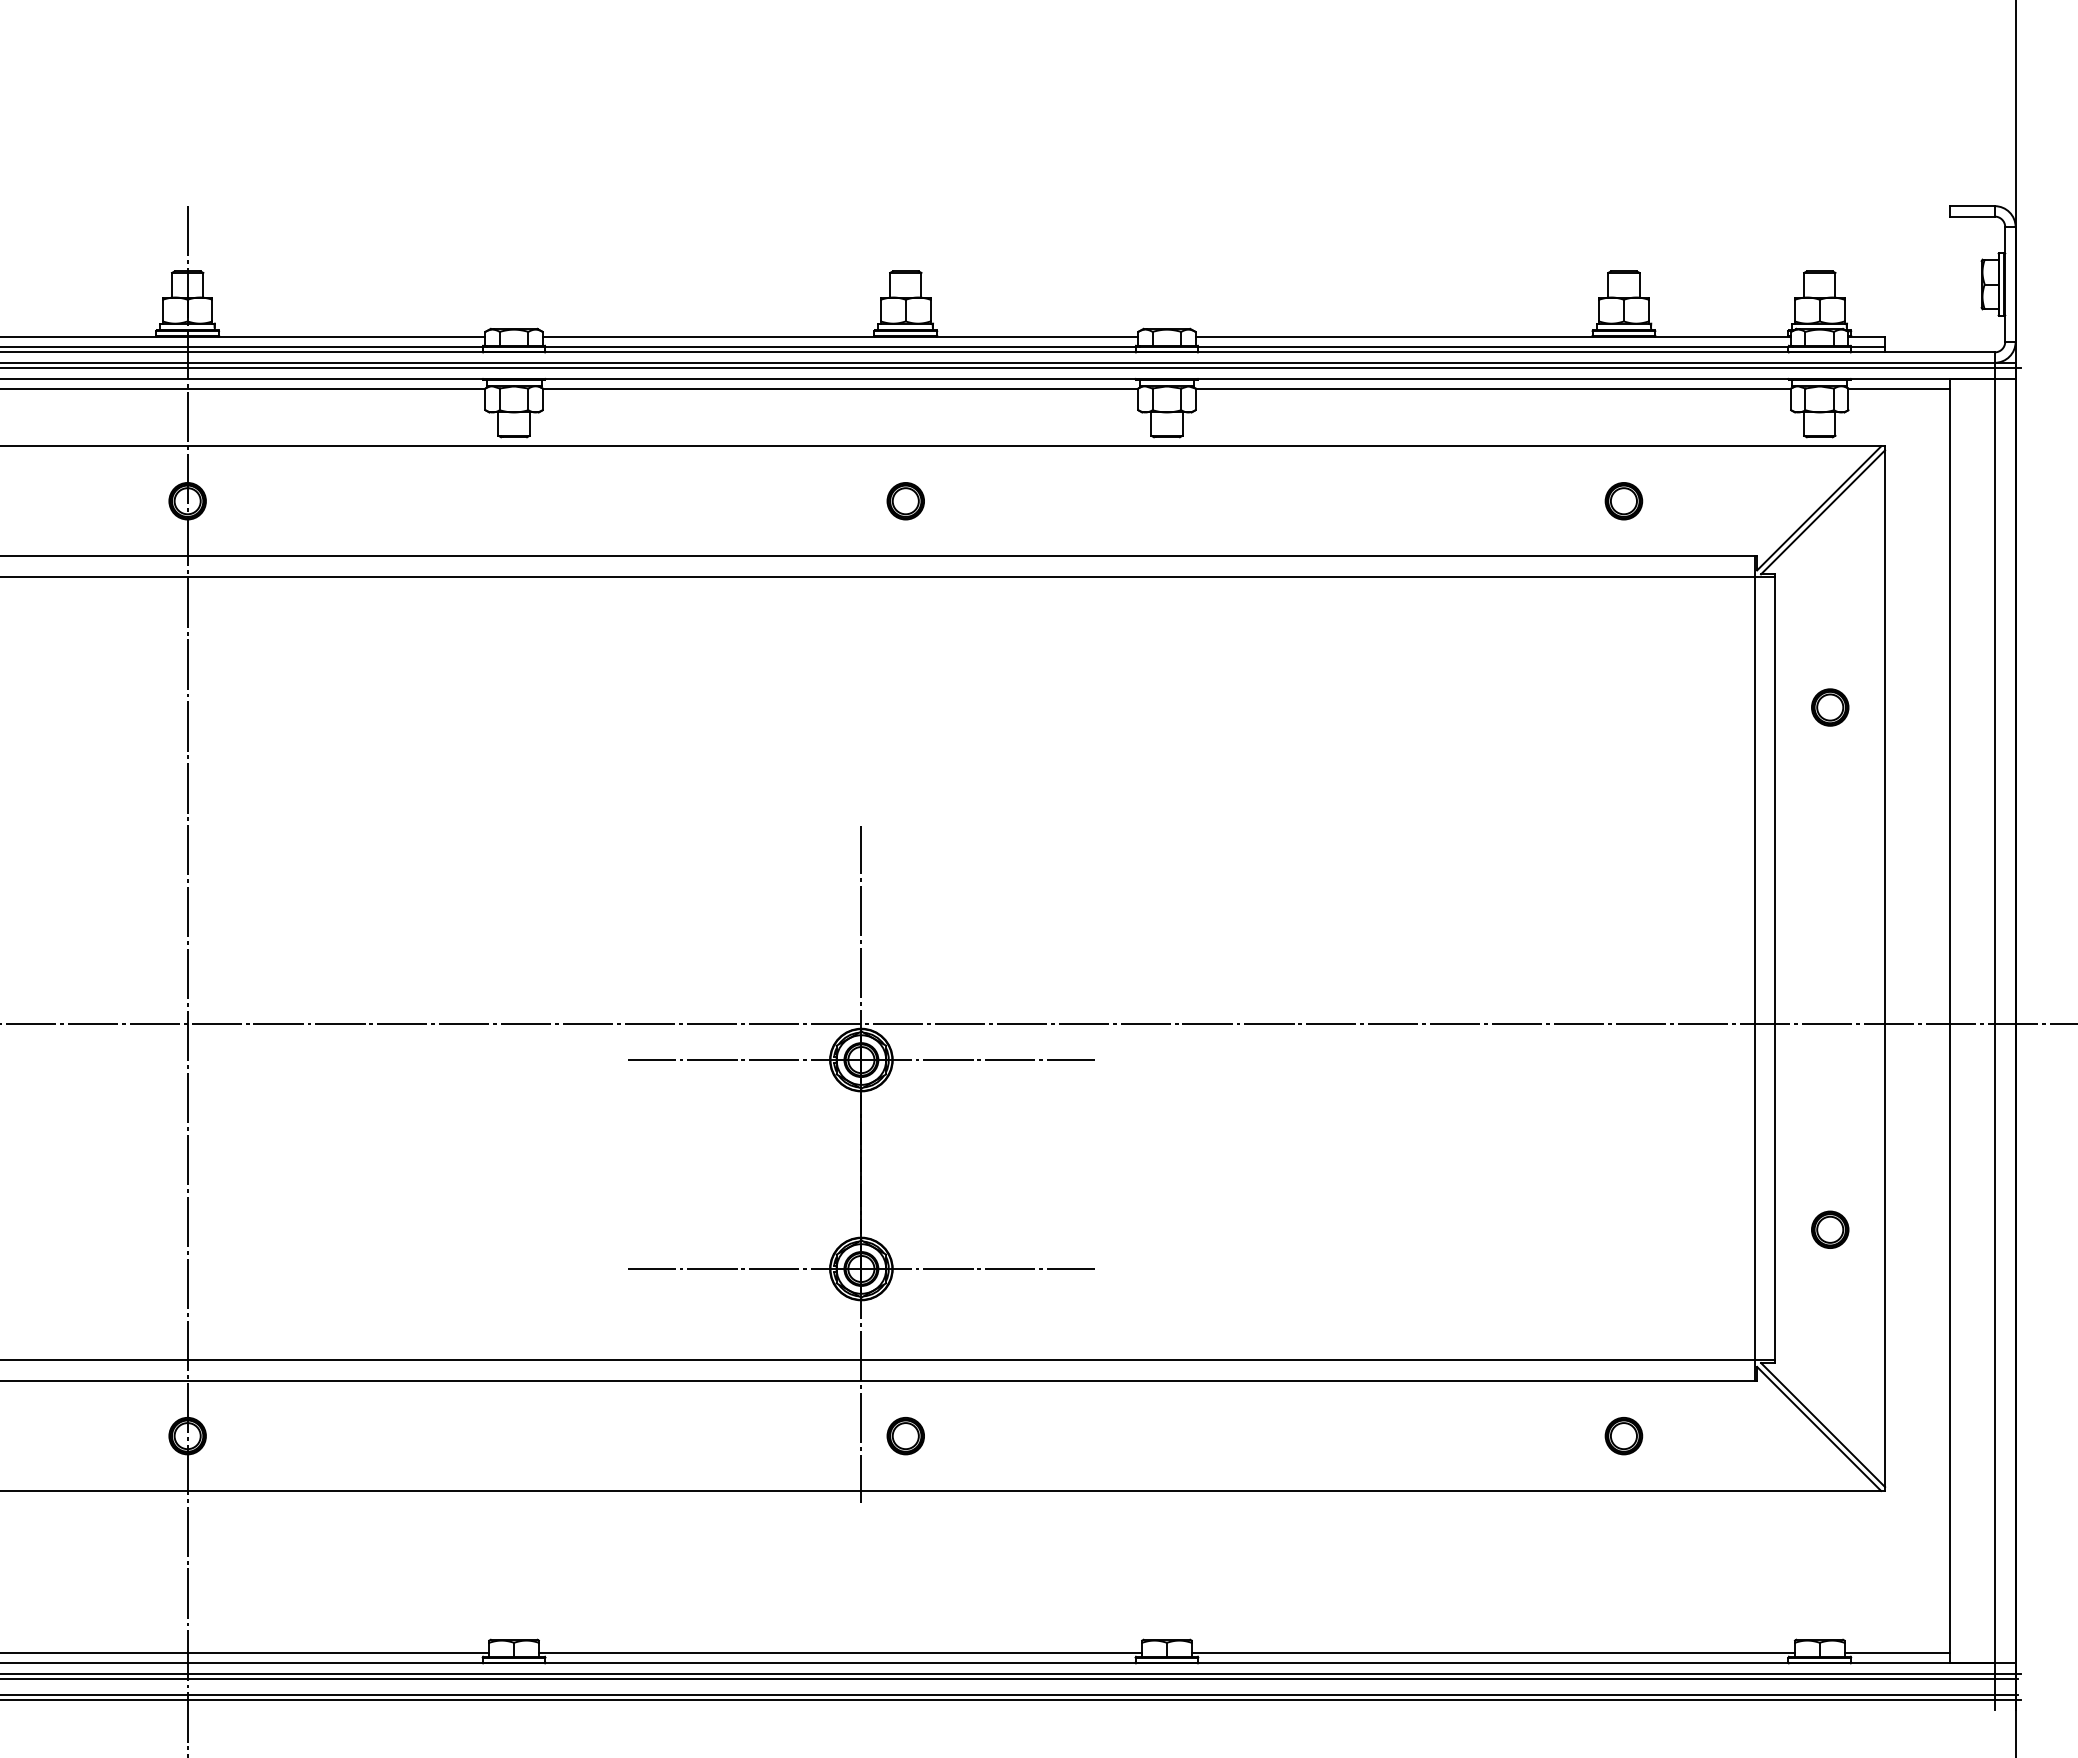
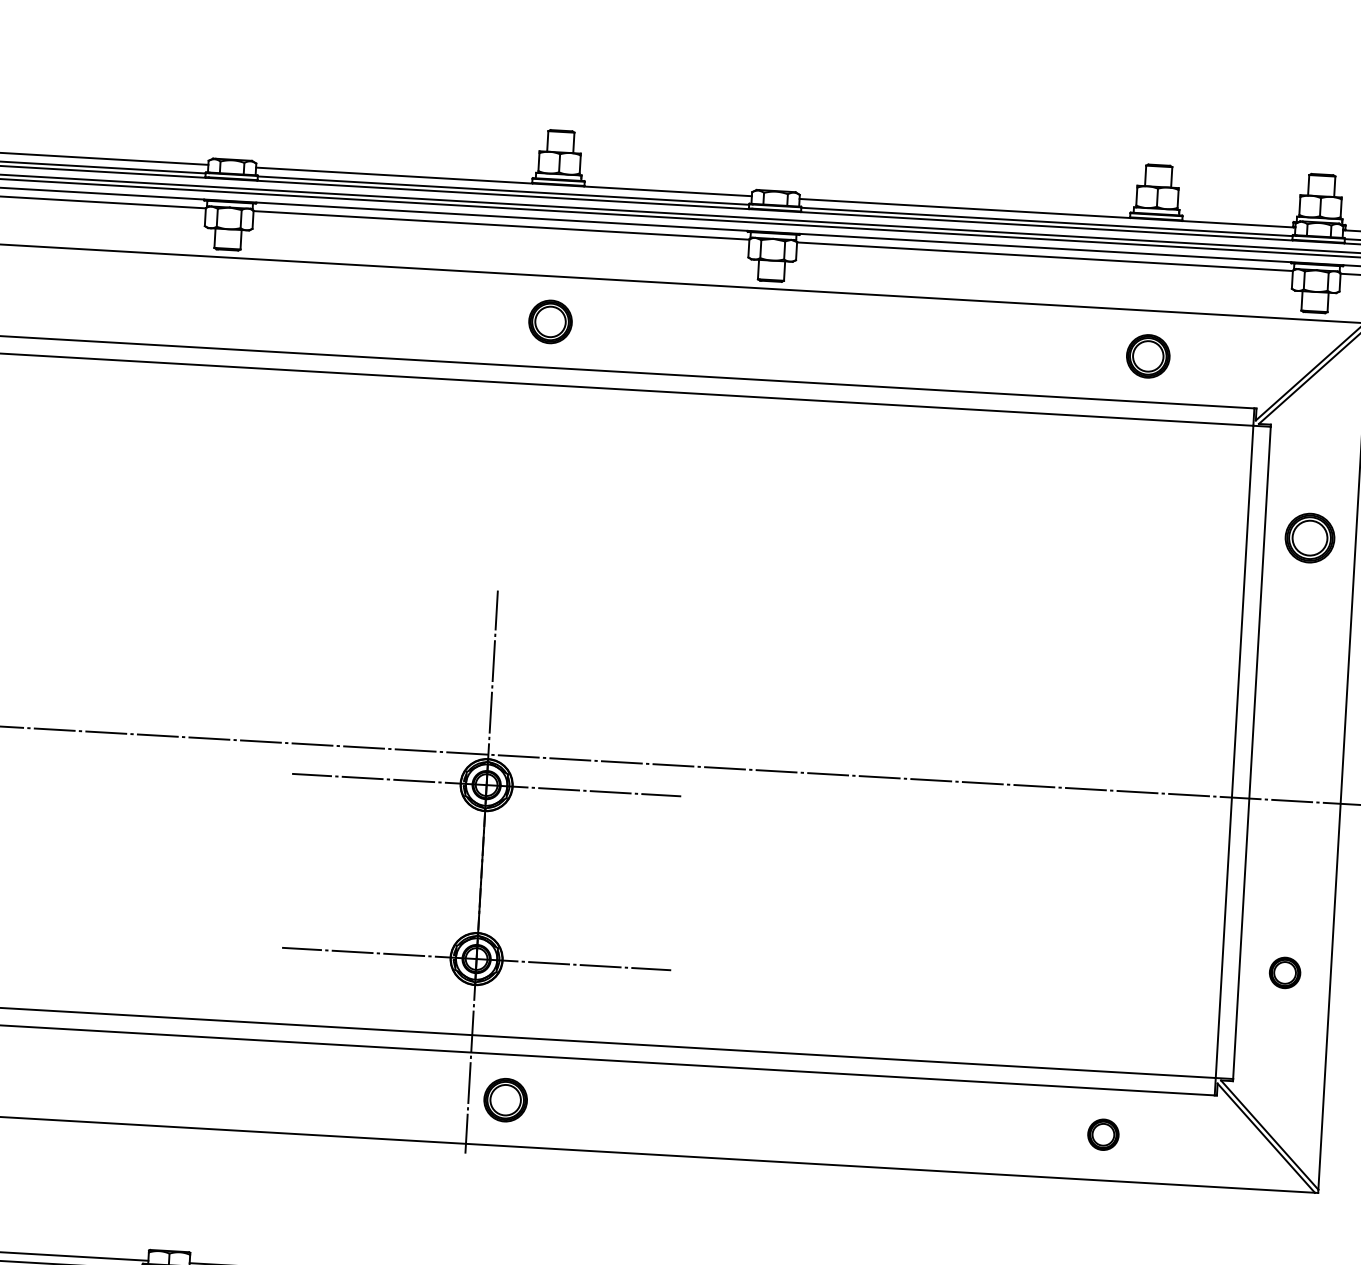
part: (905, 501) -> (550, 322), size x1.4
part: (1623, 501) -> (1147, 356), size x1.4
part: (1830, 707) -> (1310, 538), size x1.6
part: (905, 1436) -> (505, 1100), size x1.4

